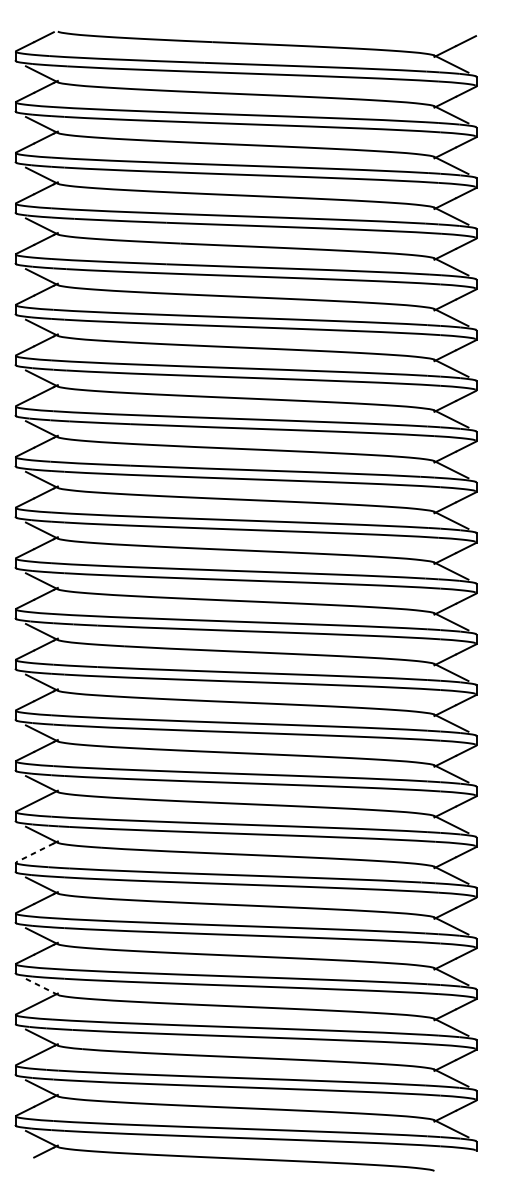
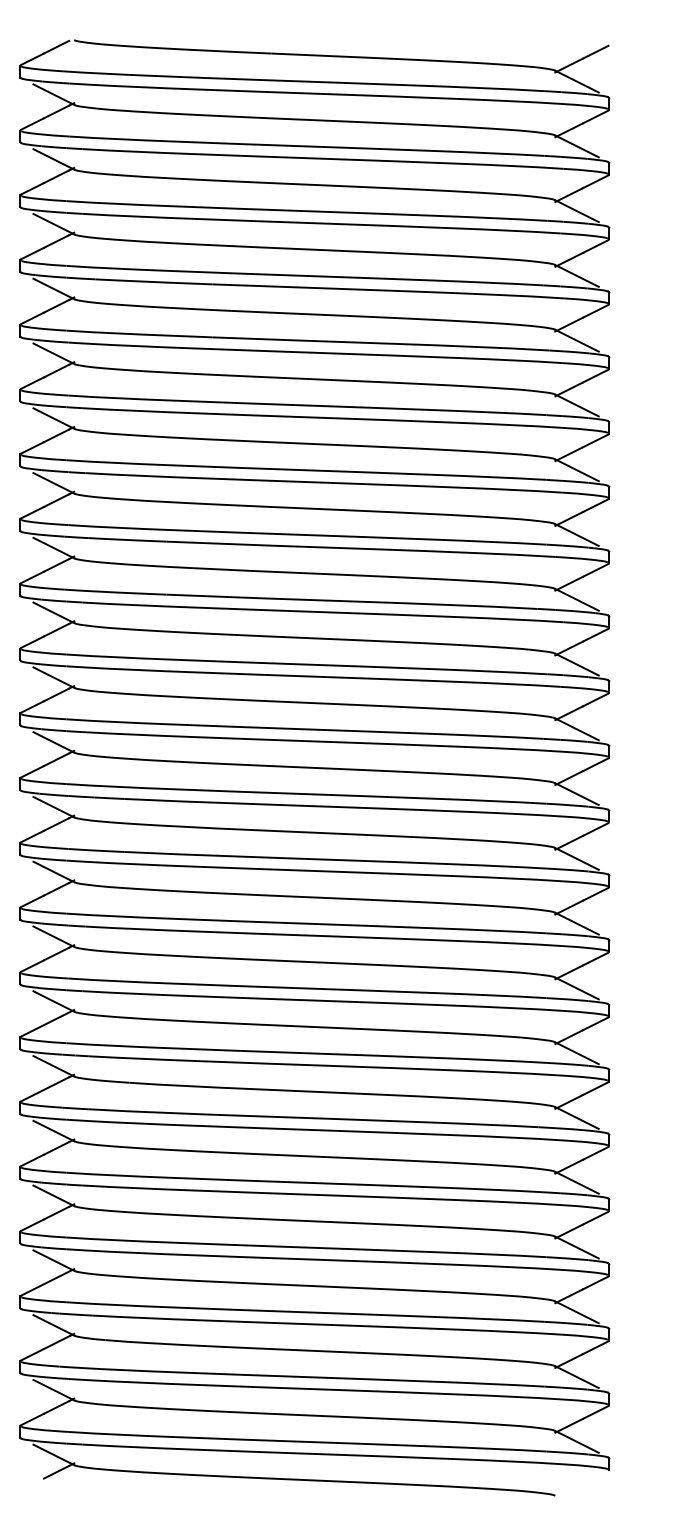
line: (35, 852) -> (45, 1089), dashed -> solid
line: (41, 986) -> (53, 1260), dashed -> solid

